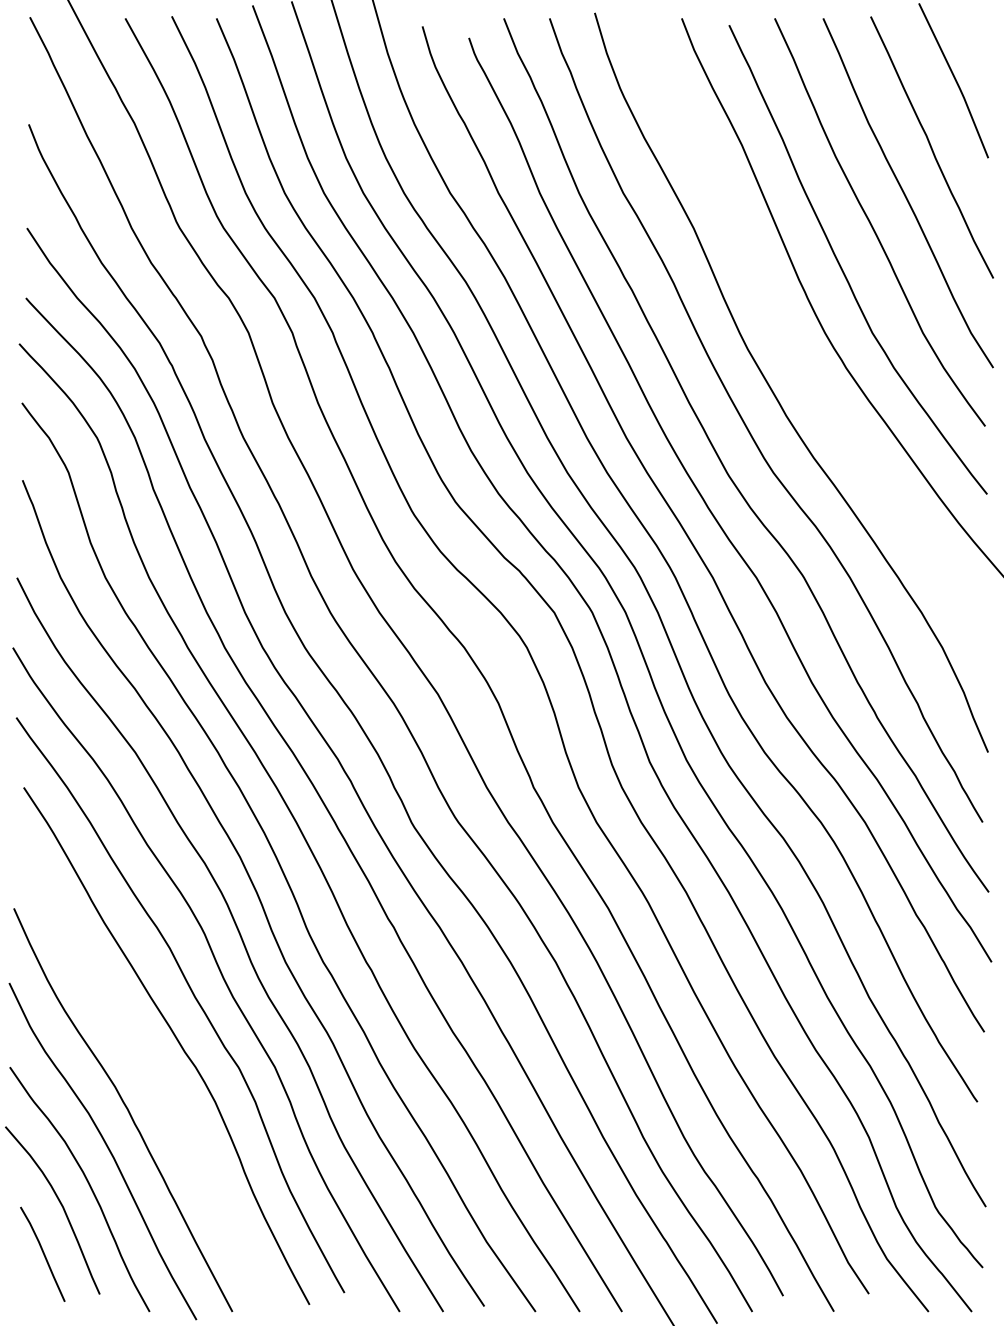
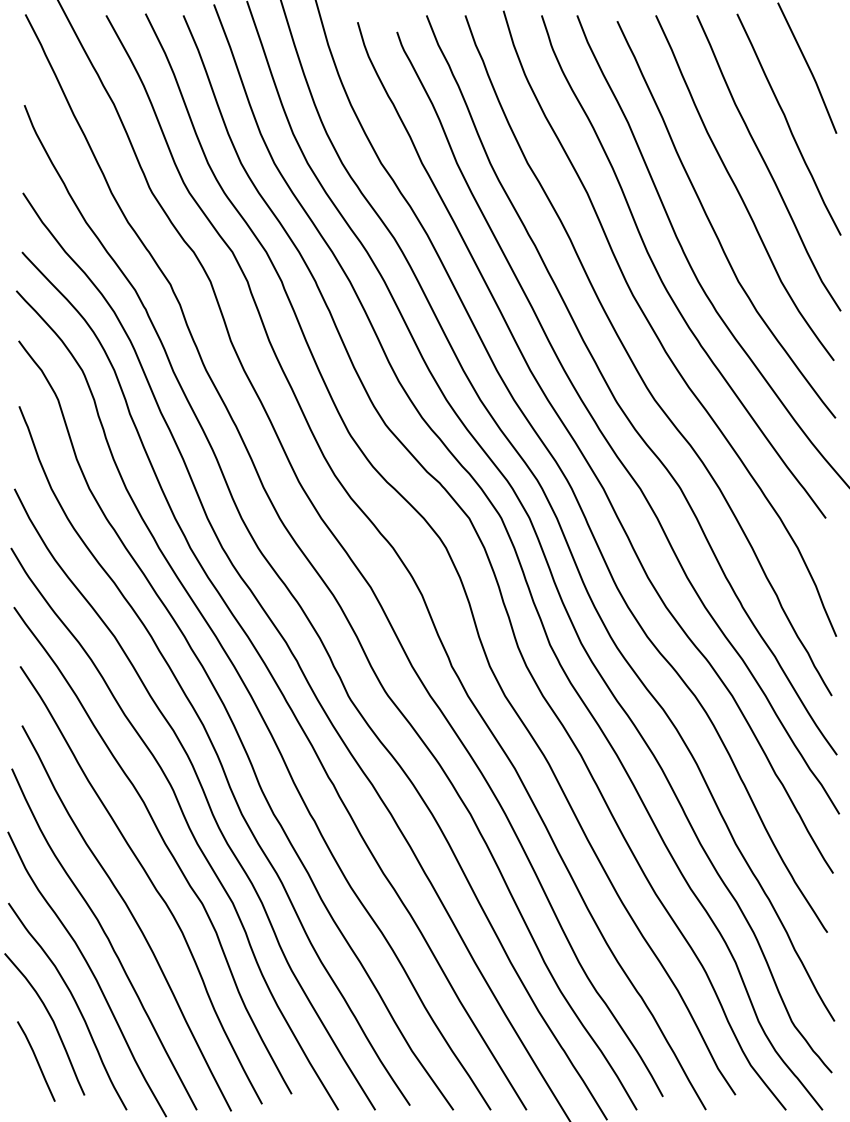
curve: (781, 329) -> (661, 278), added
curve: (154, 1080) -> (130, 914), added

